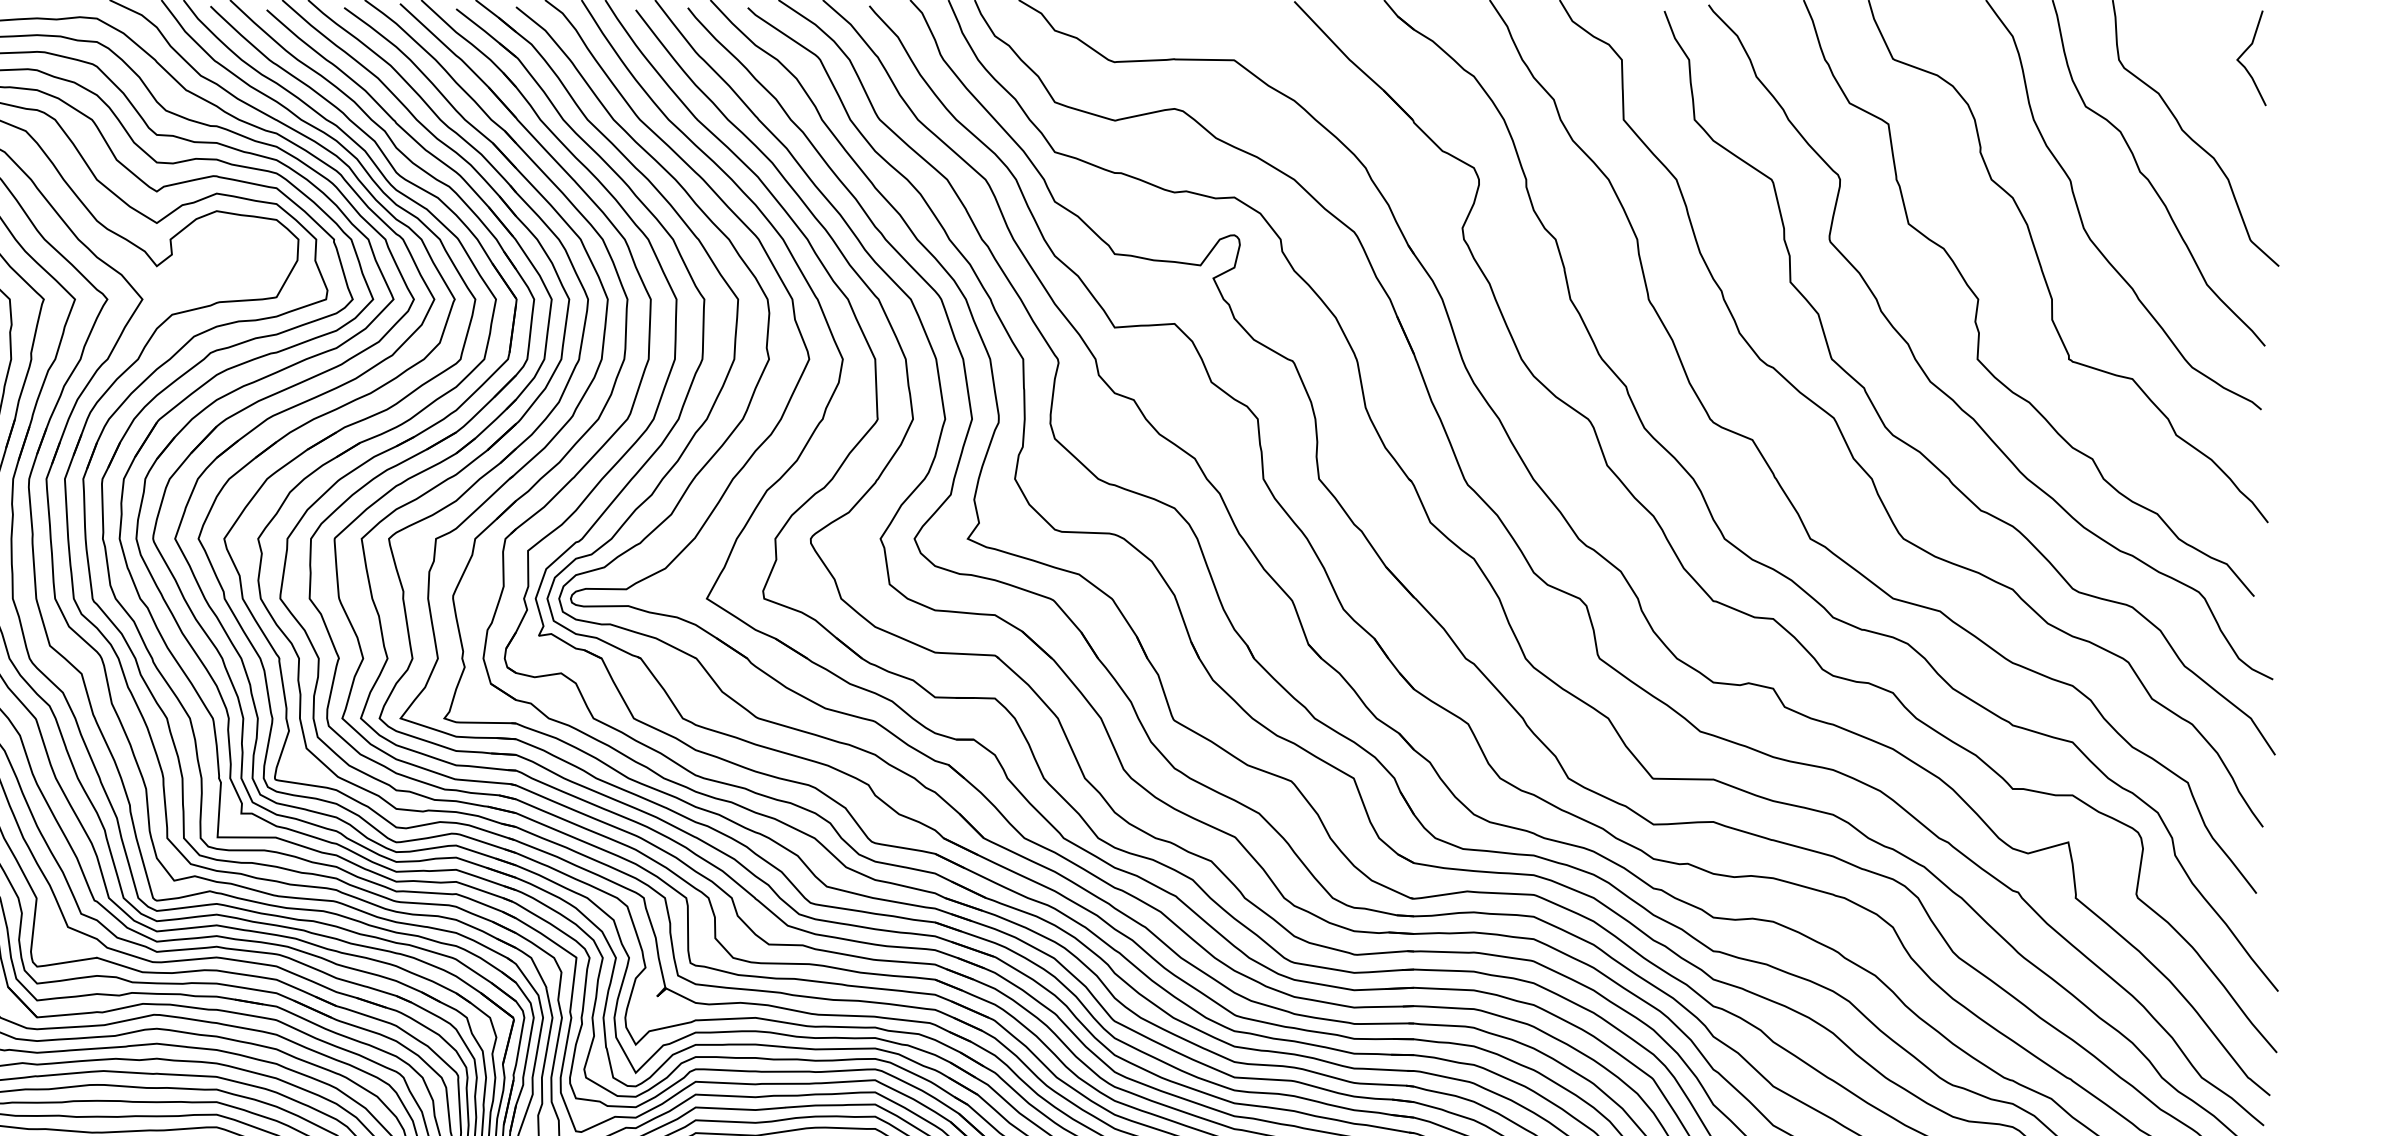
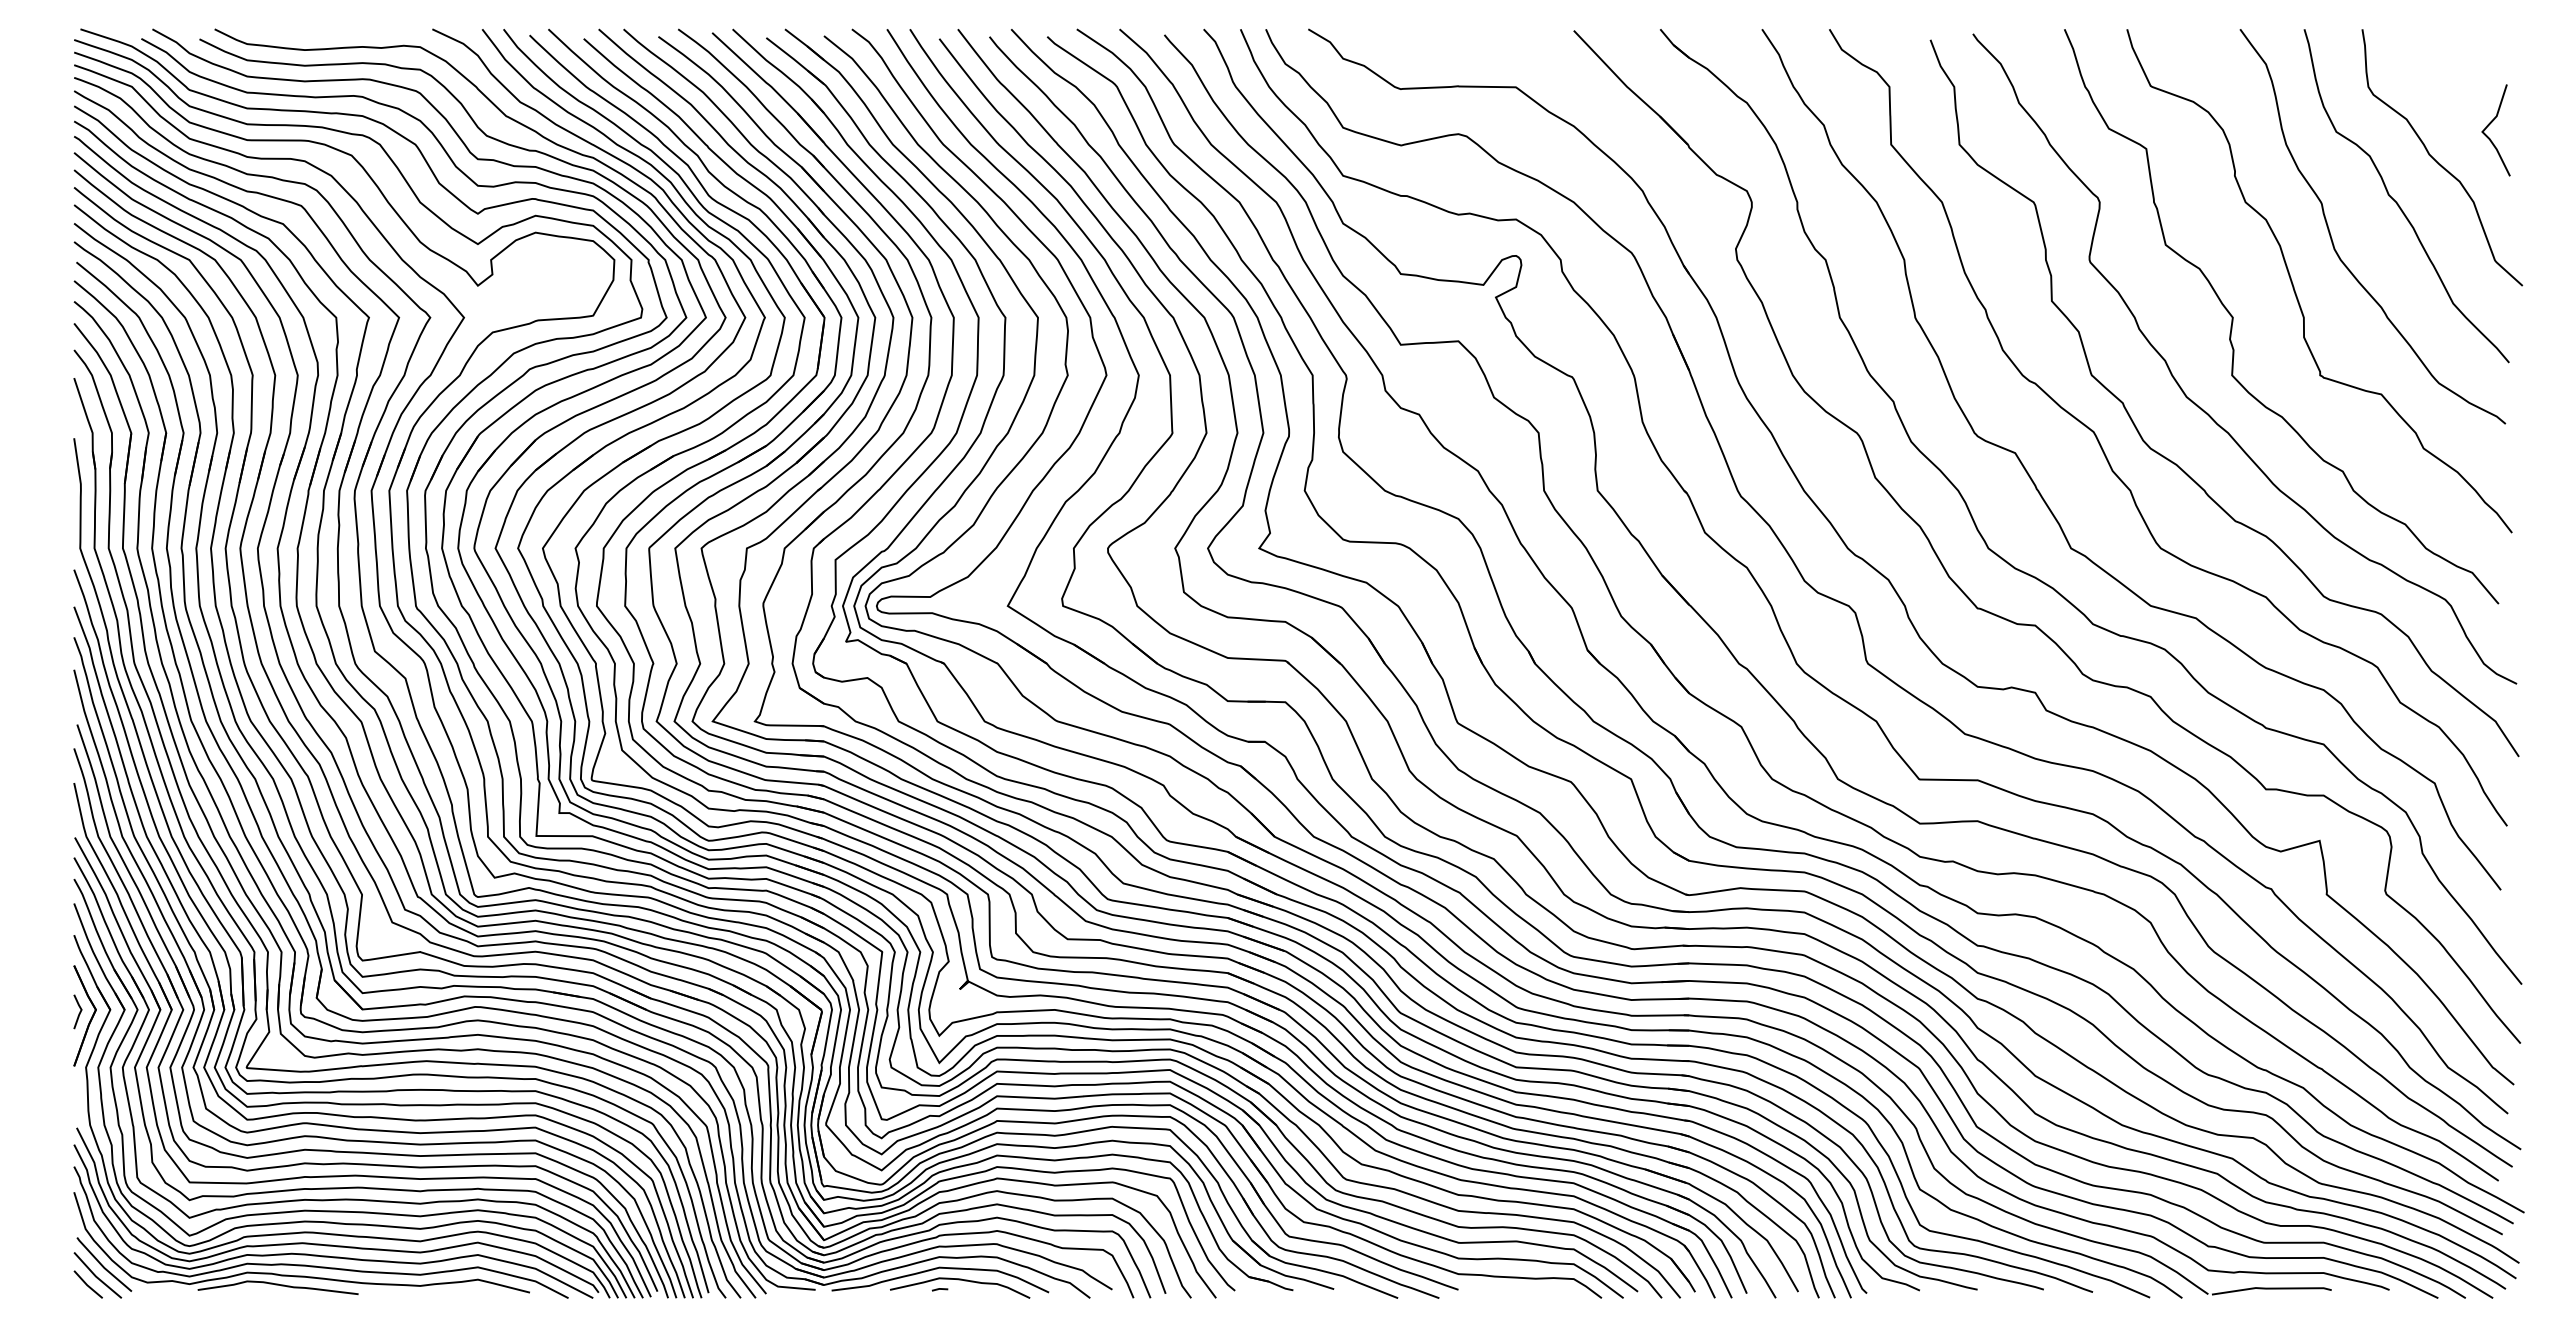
curve: (2245, 52) -> (2490, 124), moved

